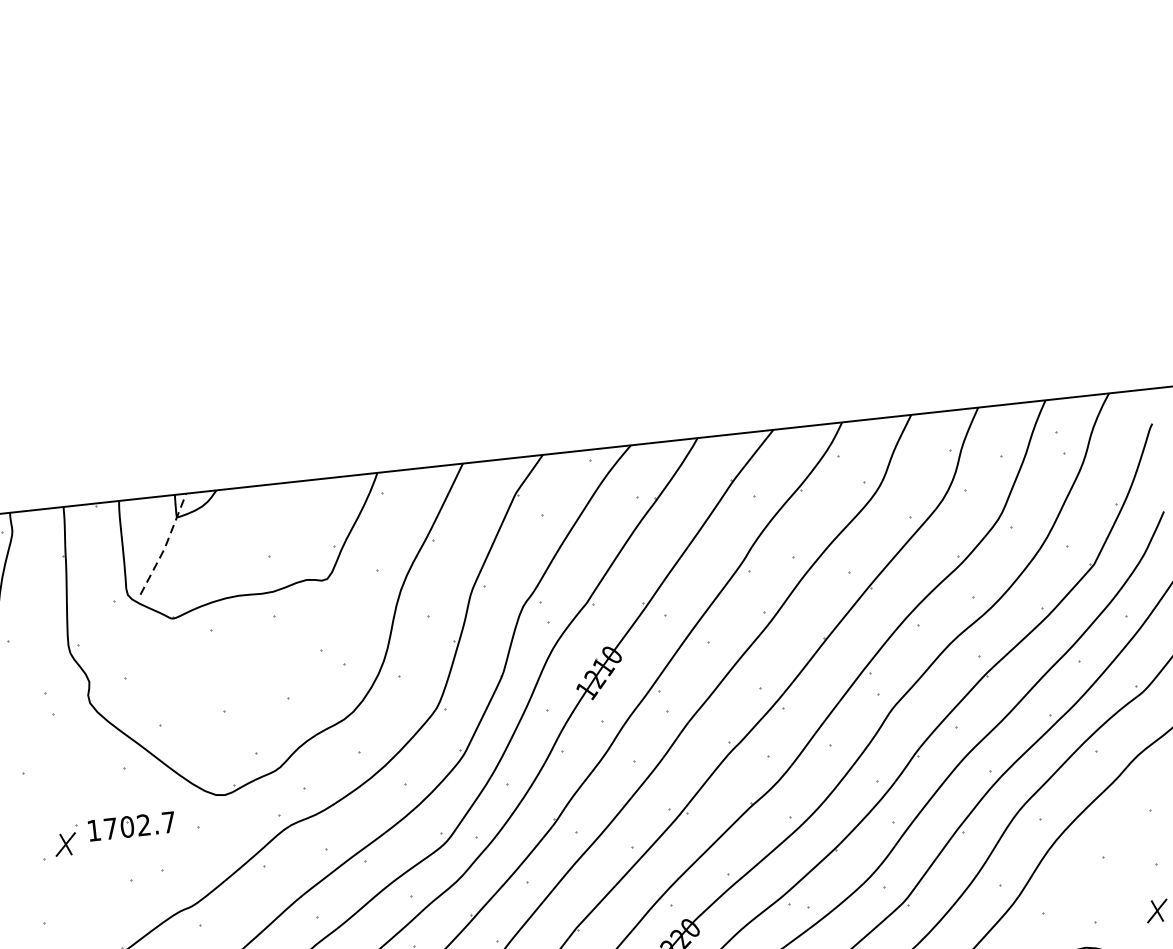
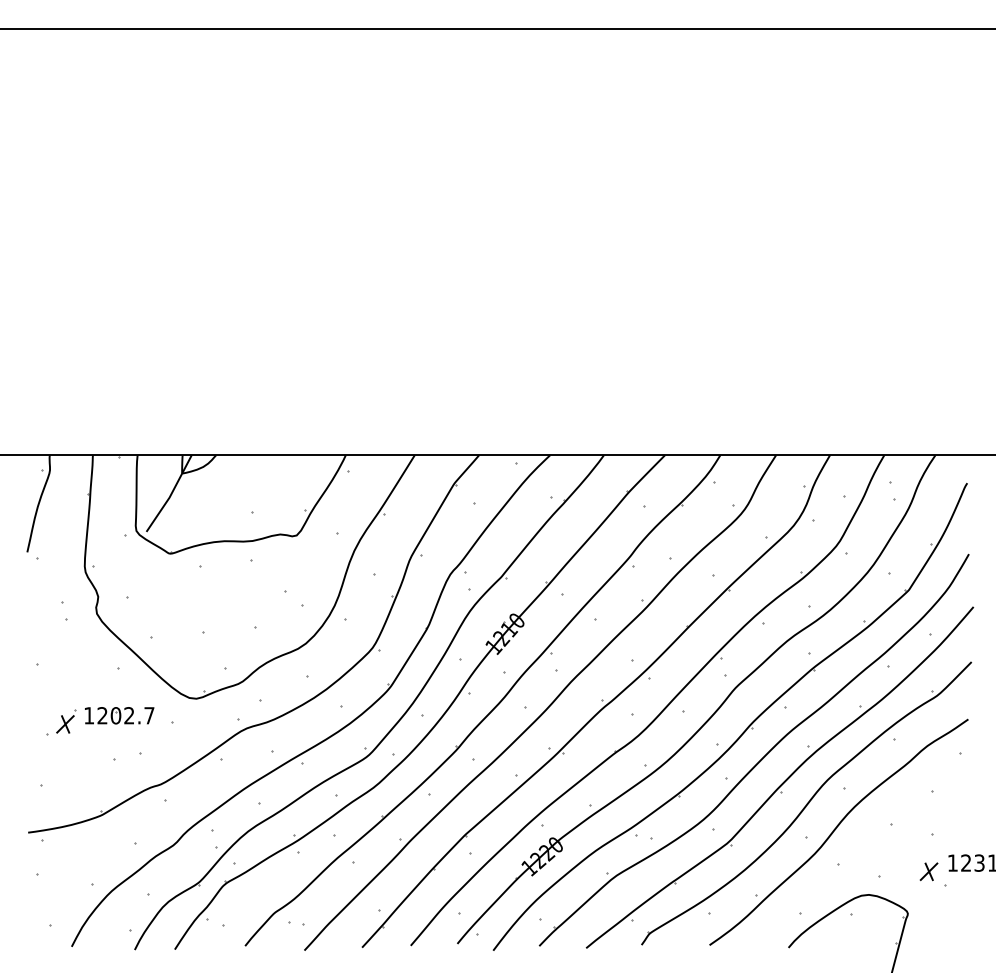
line: (165, 545) -> (170, 494), dashed -> solid
text: (110, 828) -> (102, 715), 1702.7 -> 1202.7

